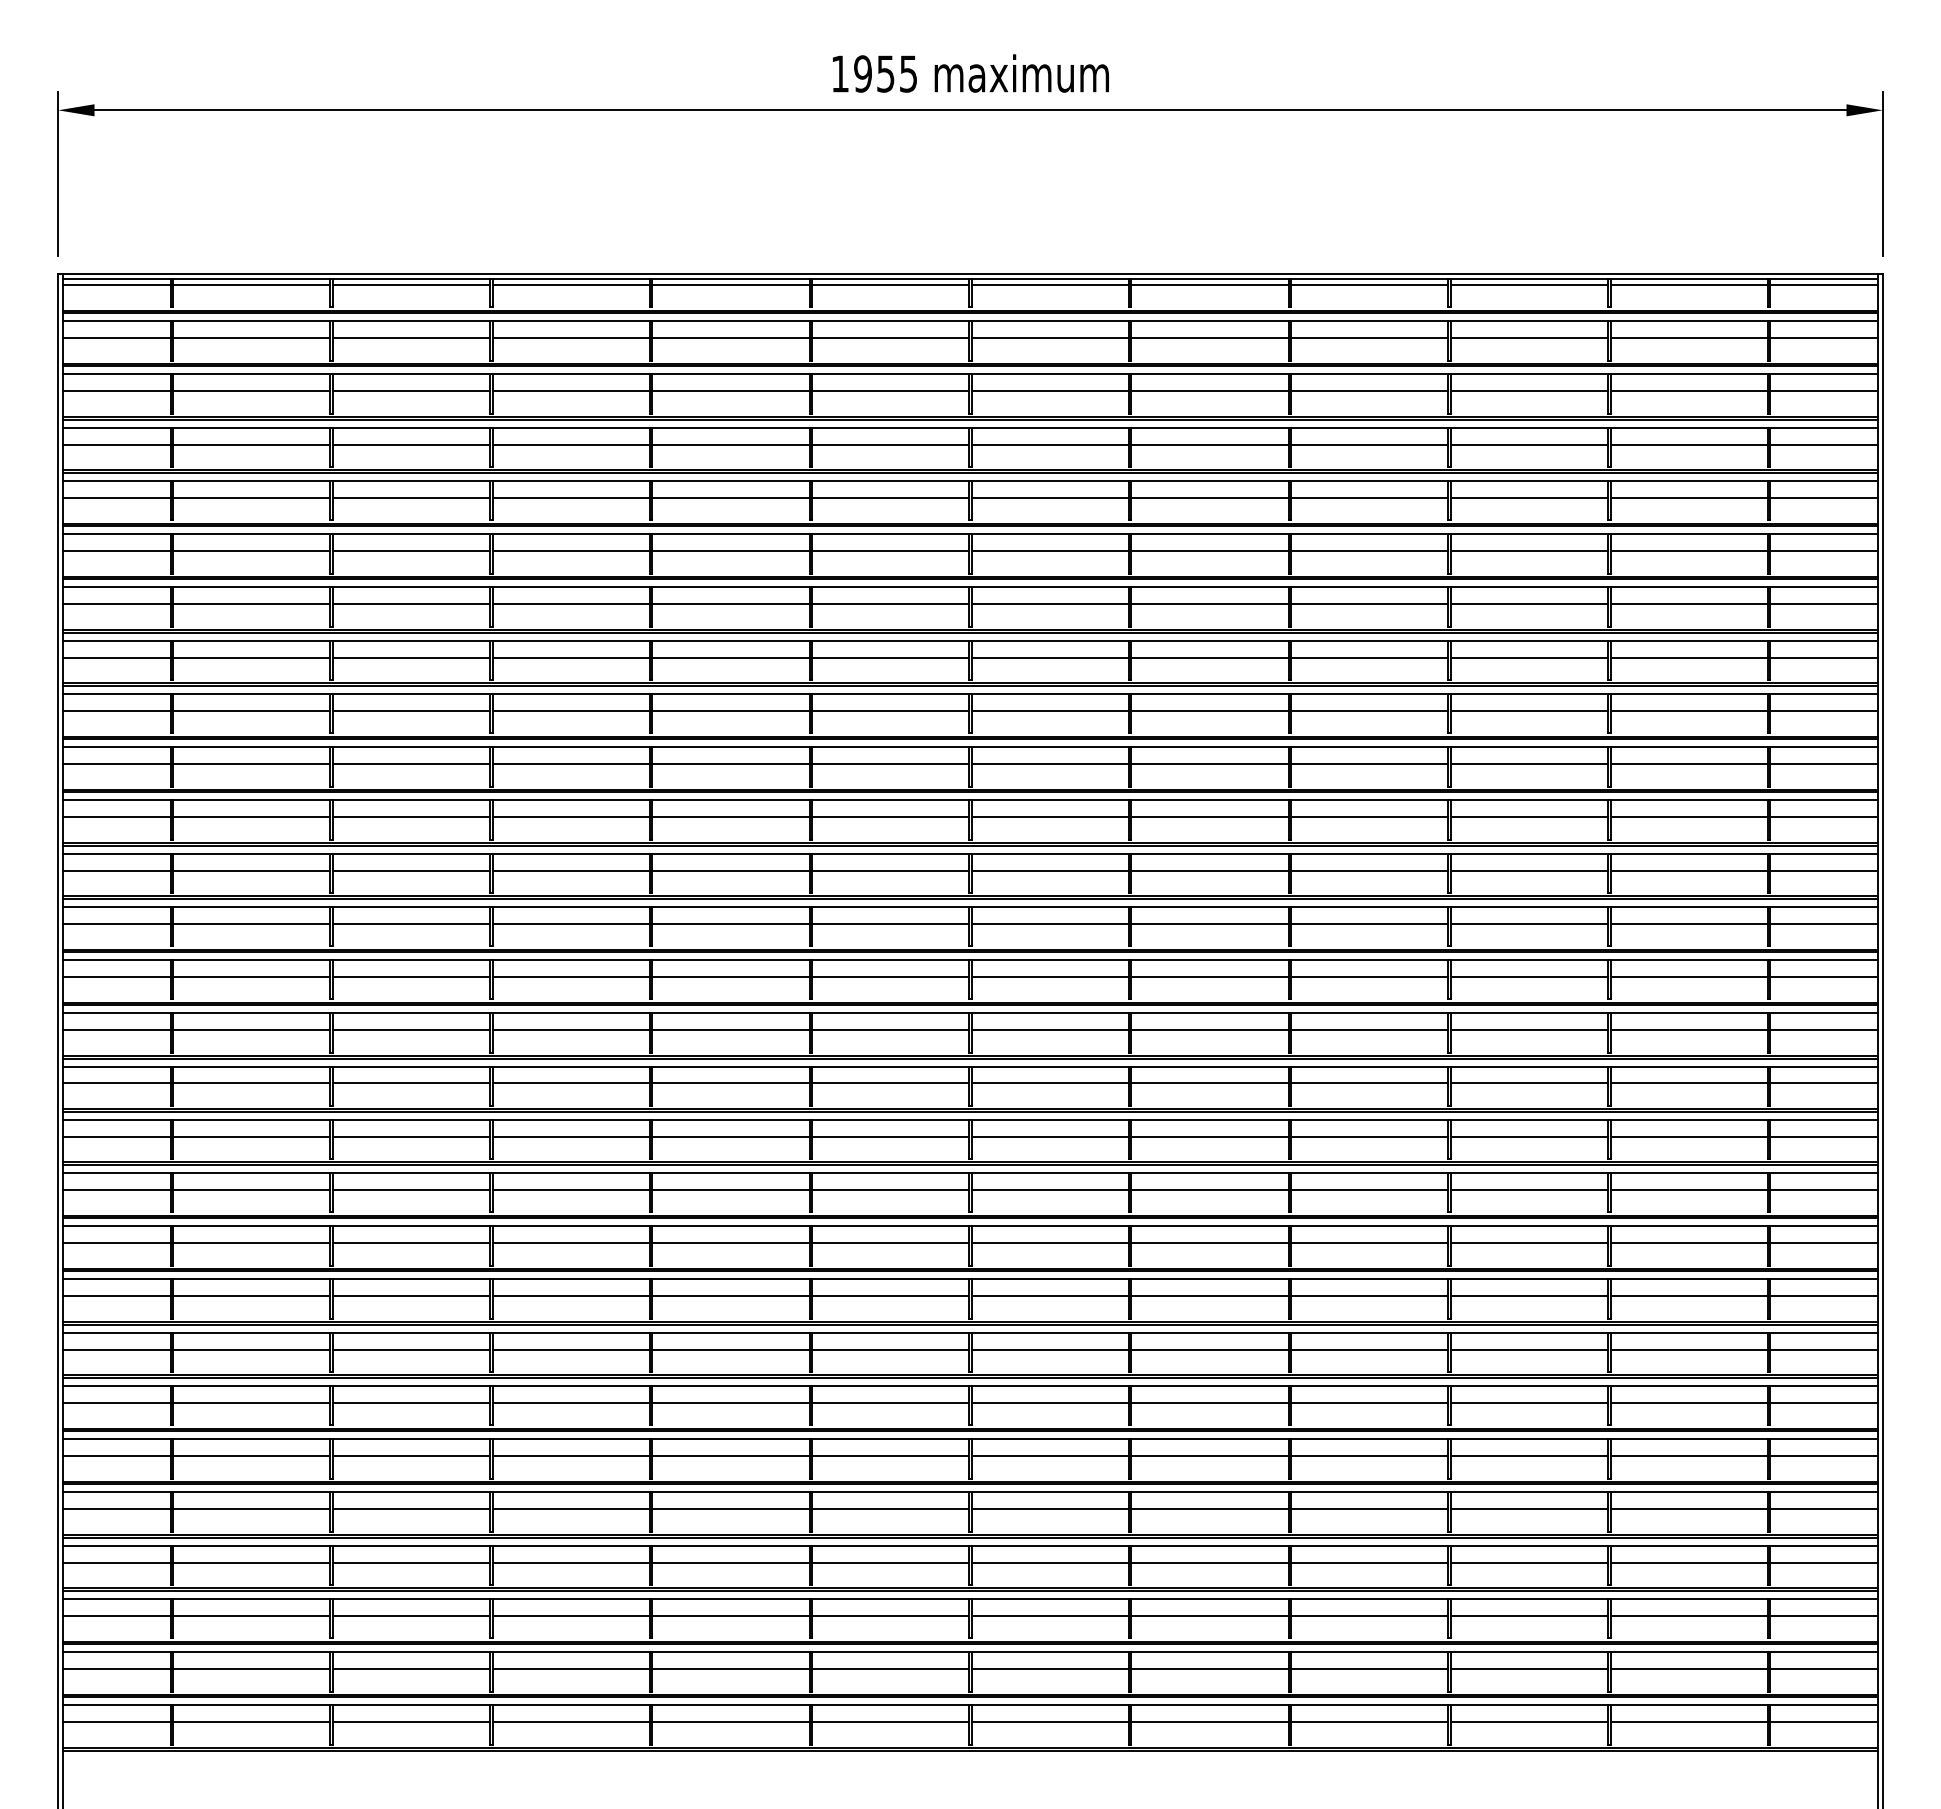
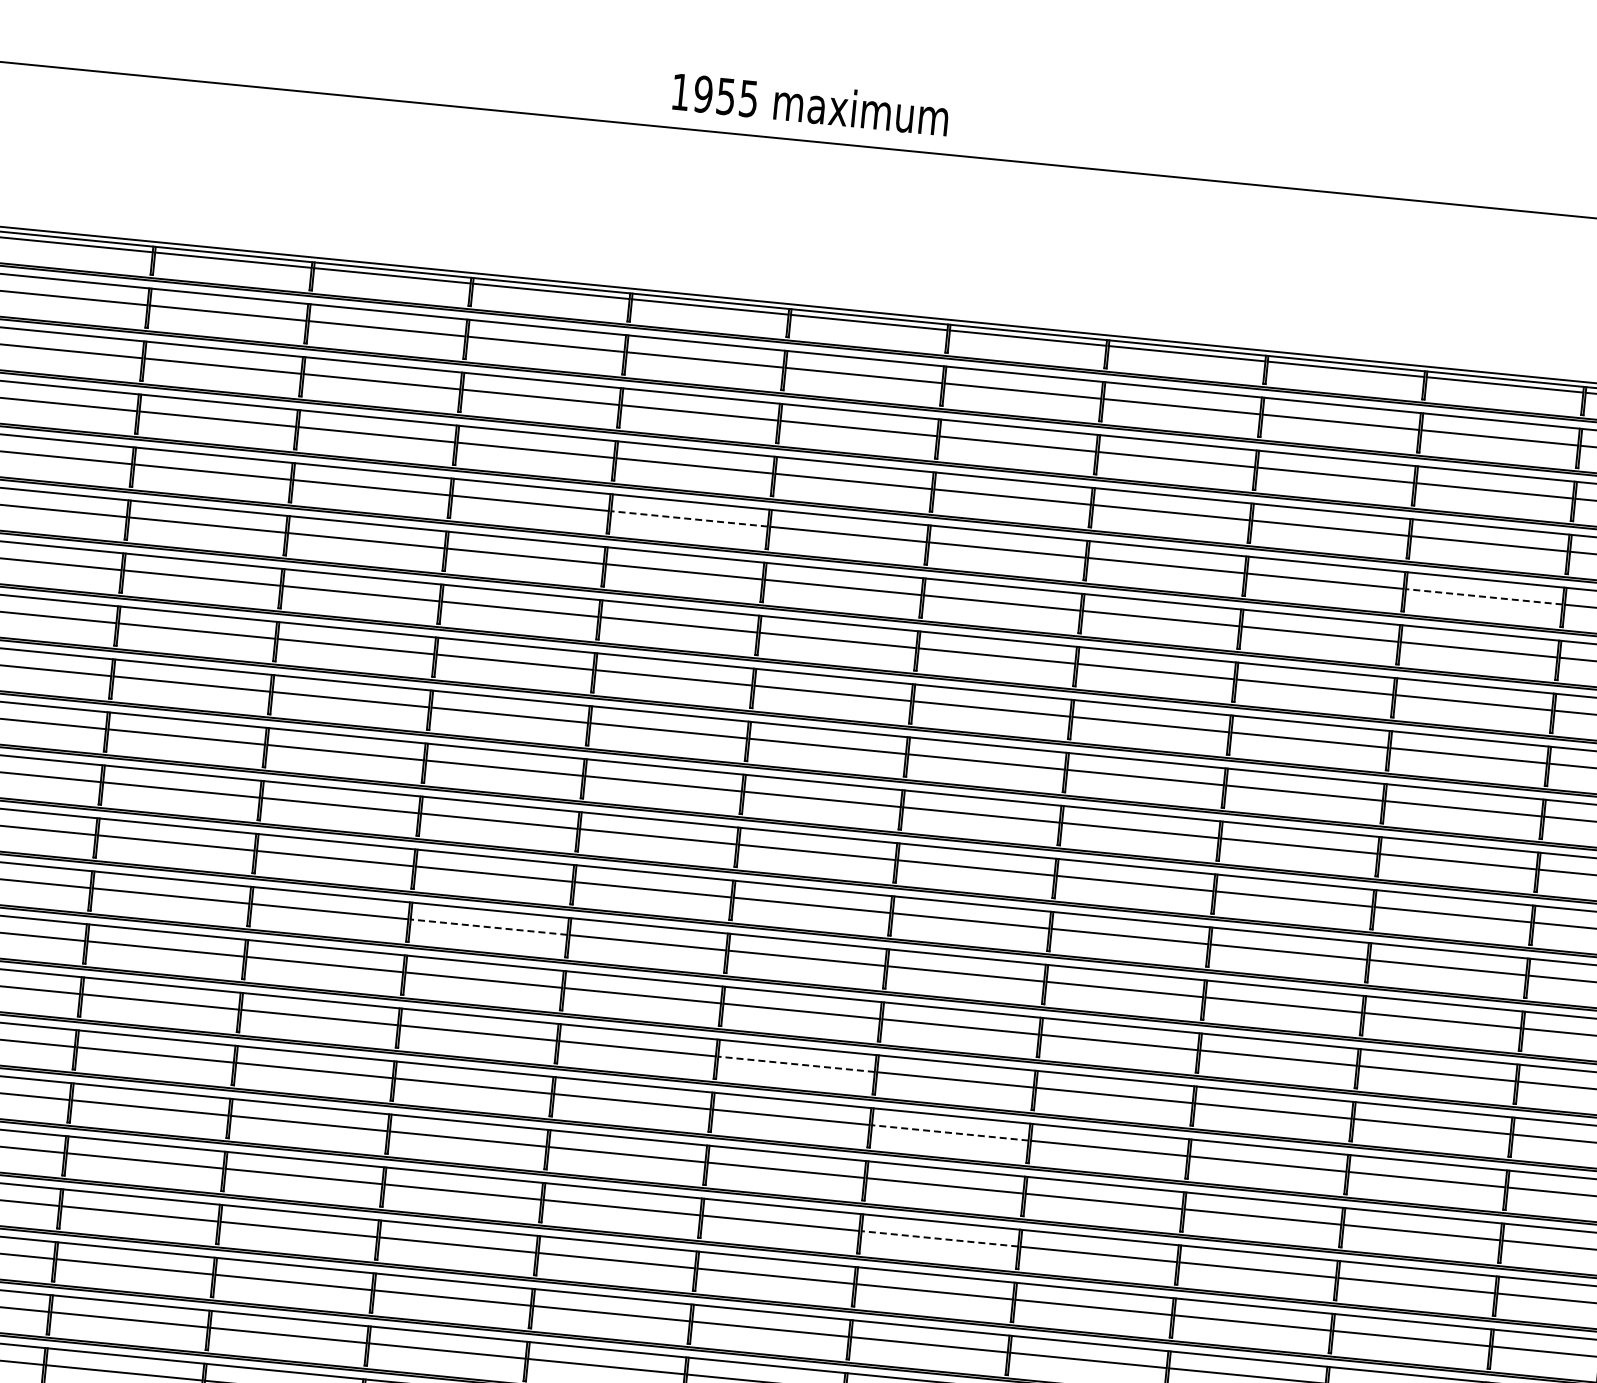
line: (890, 497) -> (689, 518), solid -> dashed
line: (1689, 497) -> (1484, 596), solid -> dashed
line: (730, 923) -> (488, 926), solid -> dashed
line: (1050, 1030) -> (796, 1064), solid -> dashed
line: (1210, 1083) -> (950, 1132), solid -> dashed
line: (1210, 1189) -> (940, 1238), solid -> dashed

